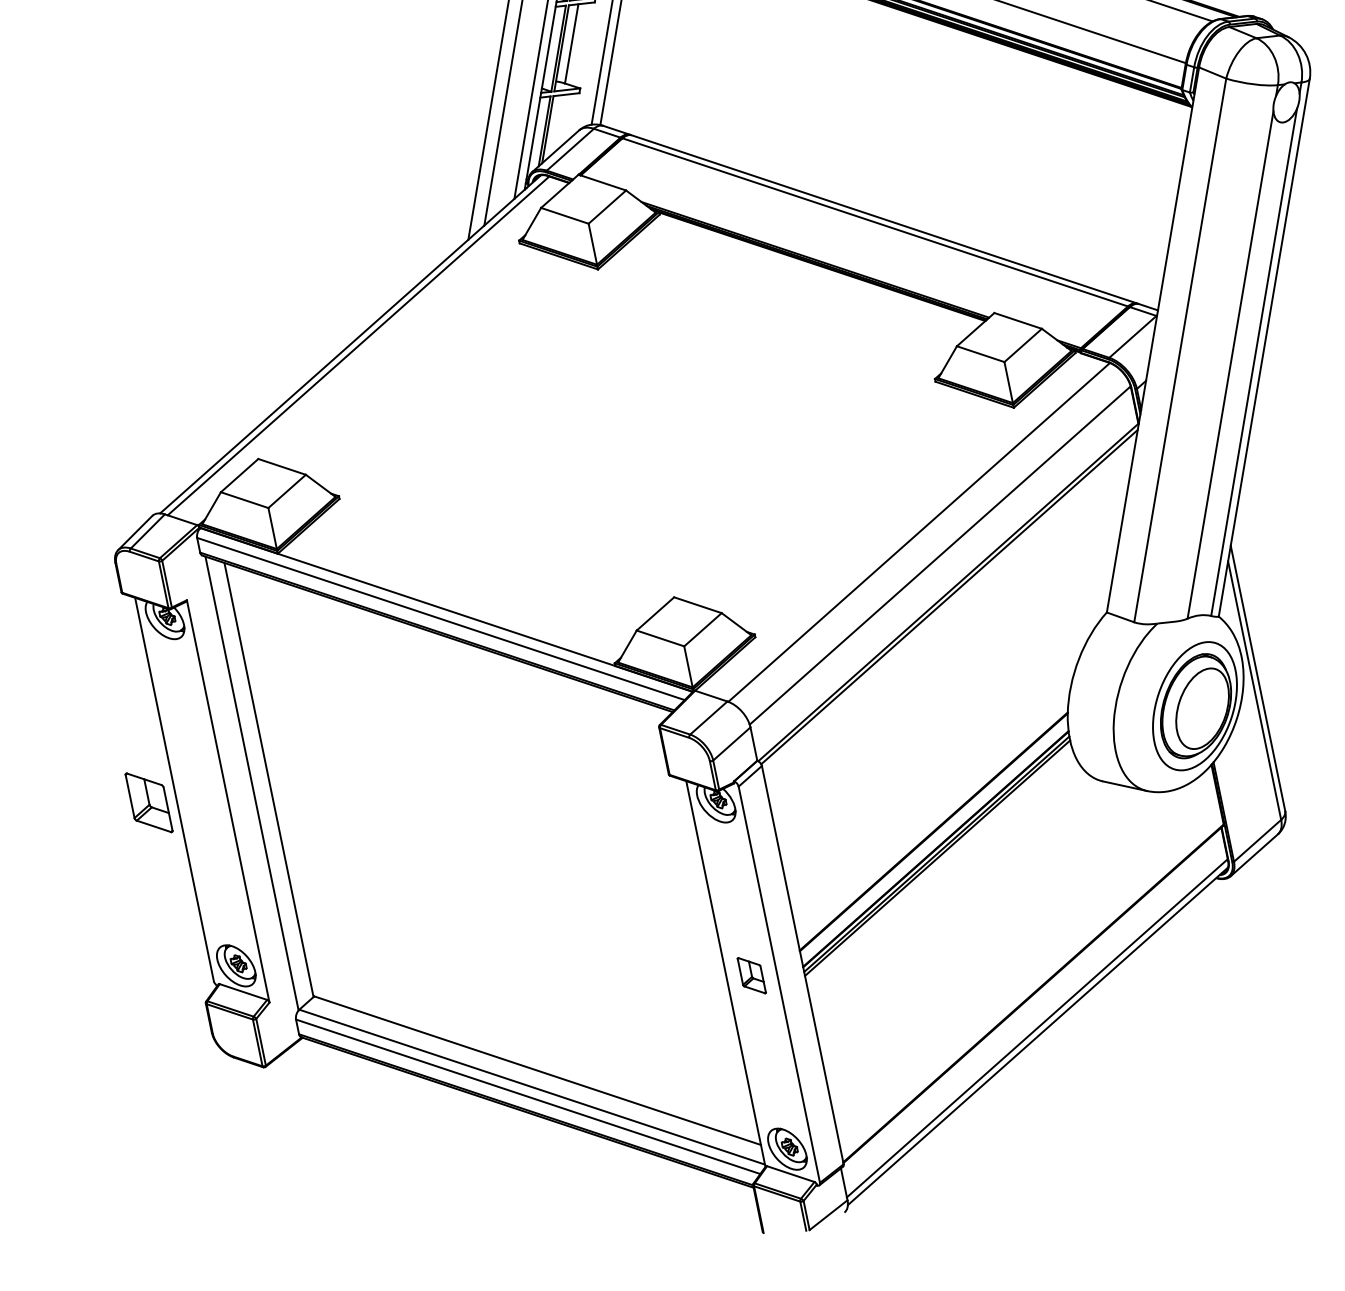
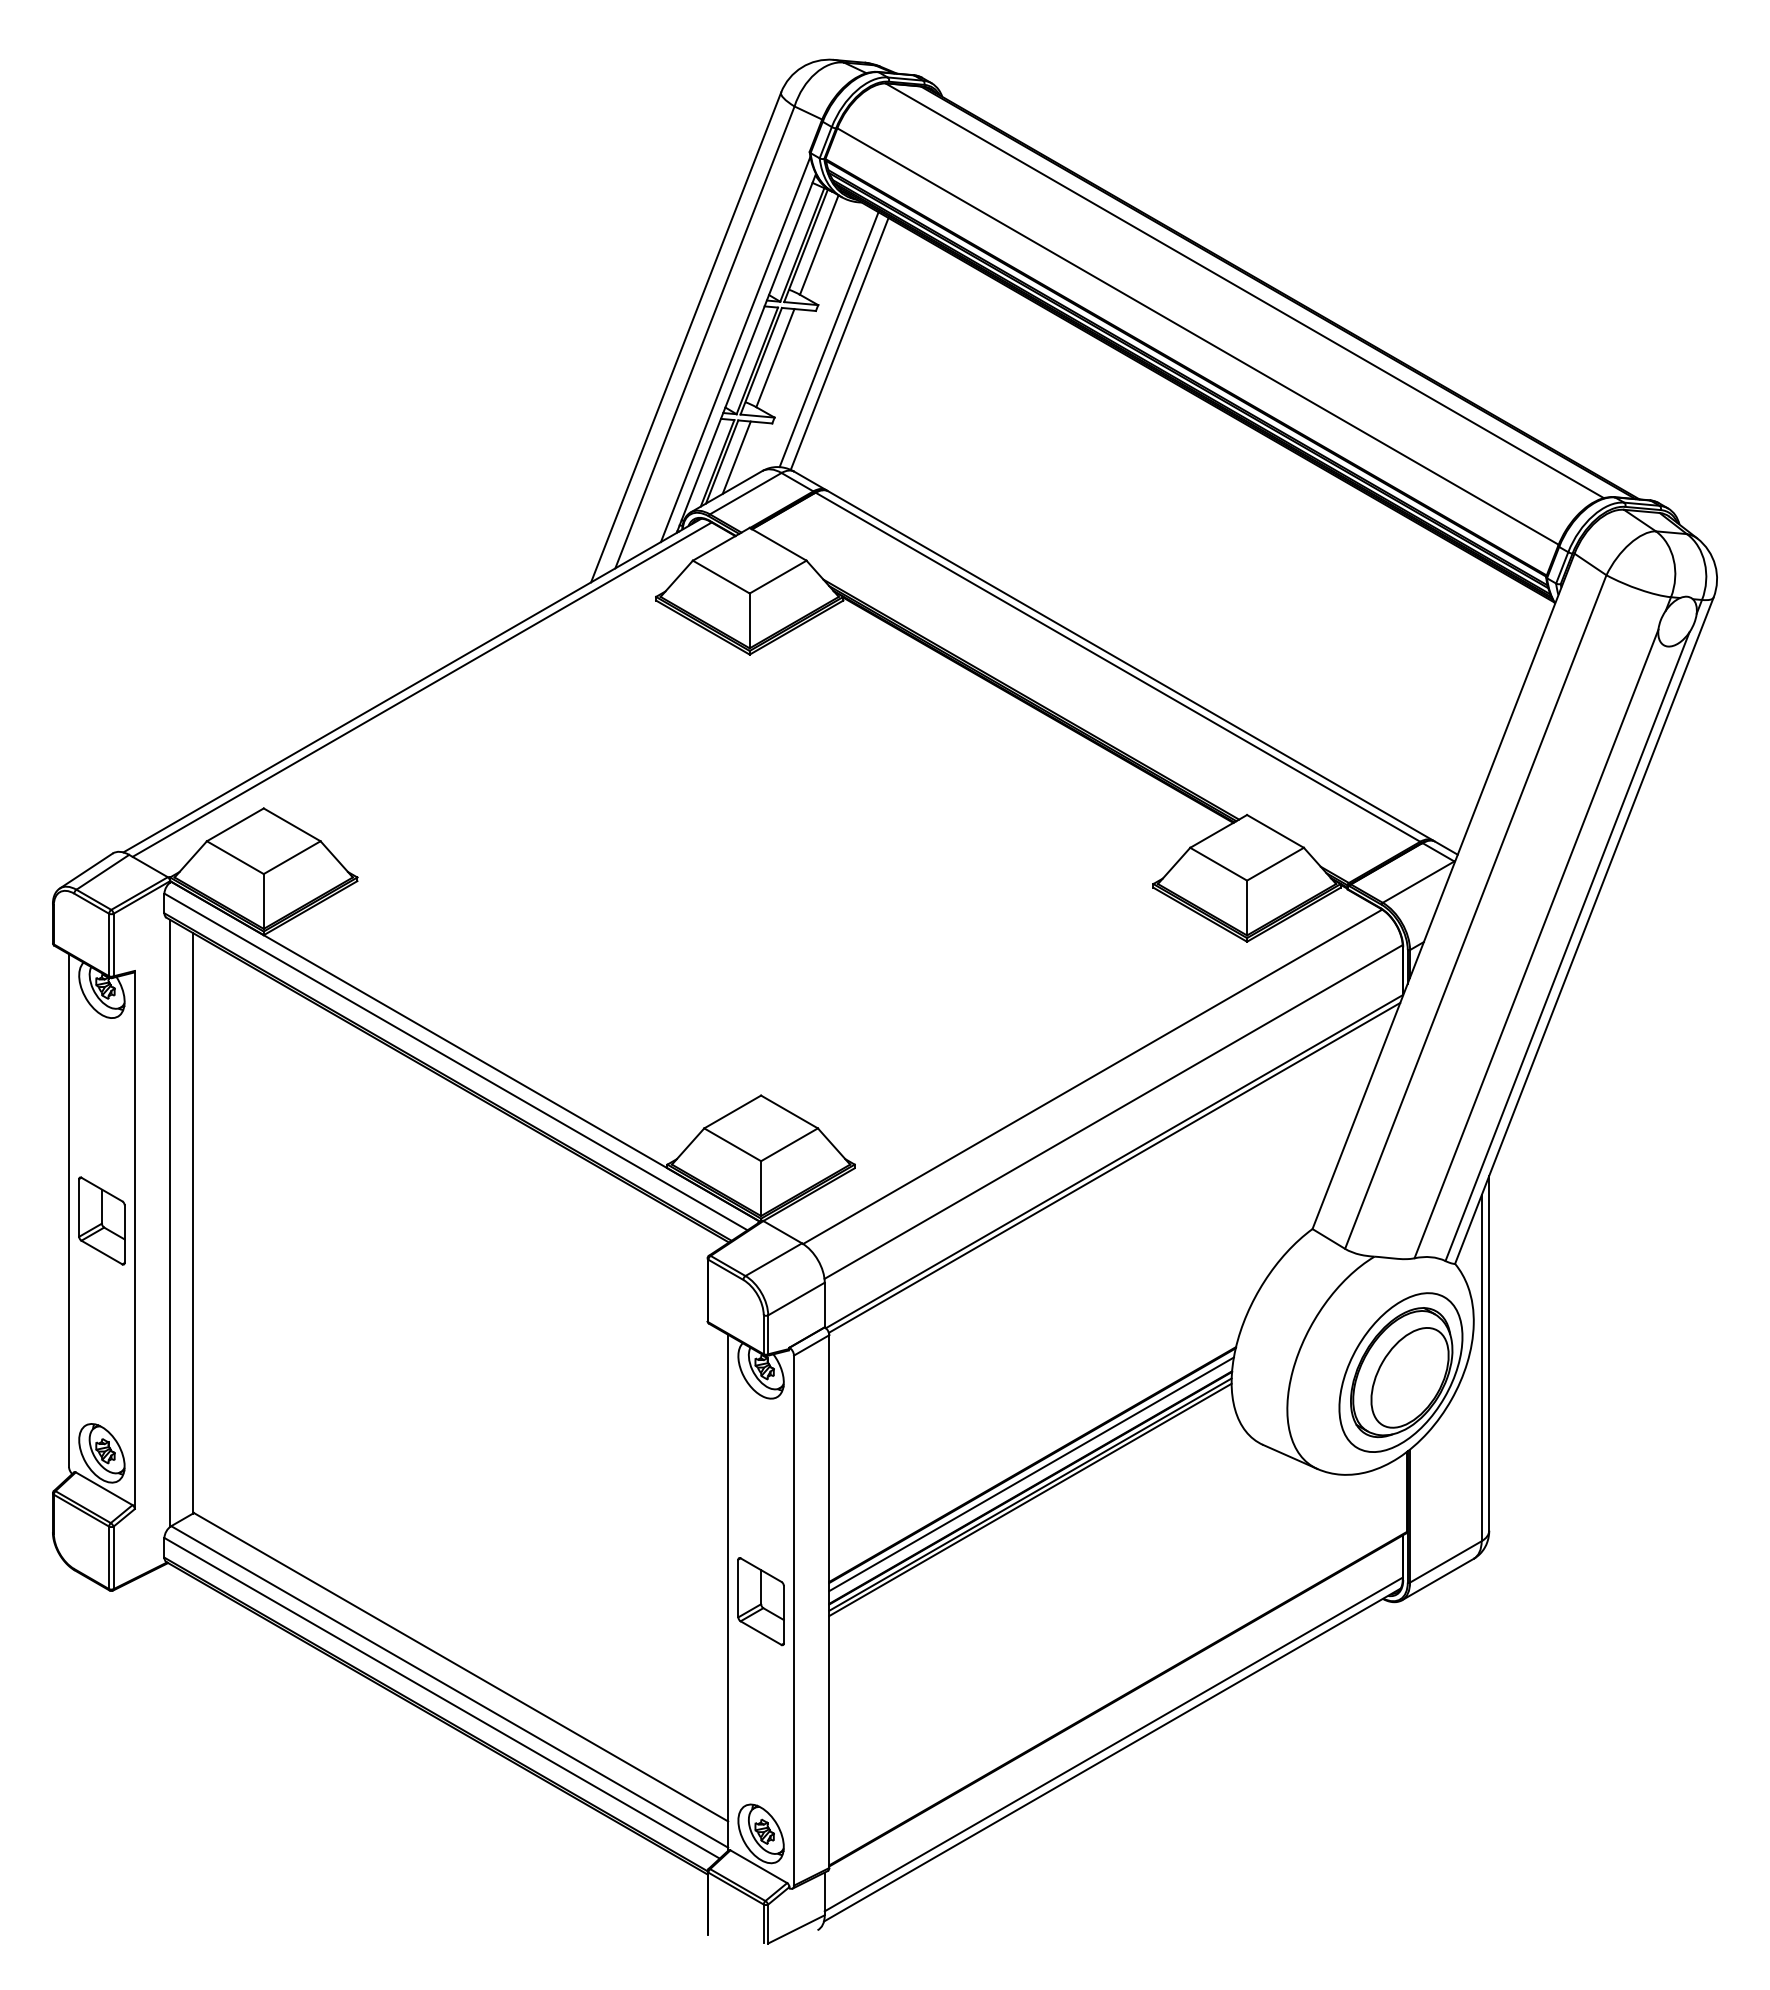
line: (557, 124) -> (736, 457), added
part: (148, 802) -> (101, 1220), moved
line: (934, 839) -> (1031, 1474), added
part: (751, 975) -> (760, 1601), size x1.67

